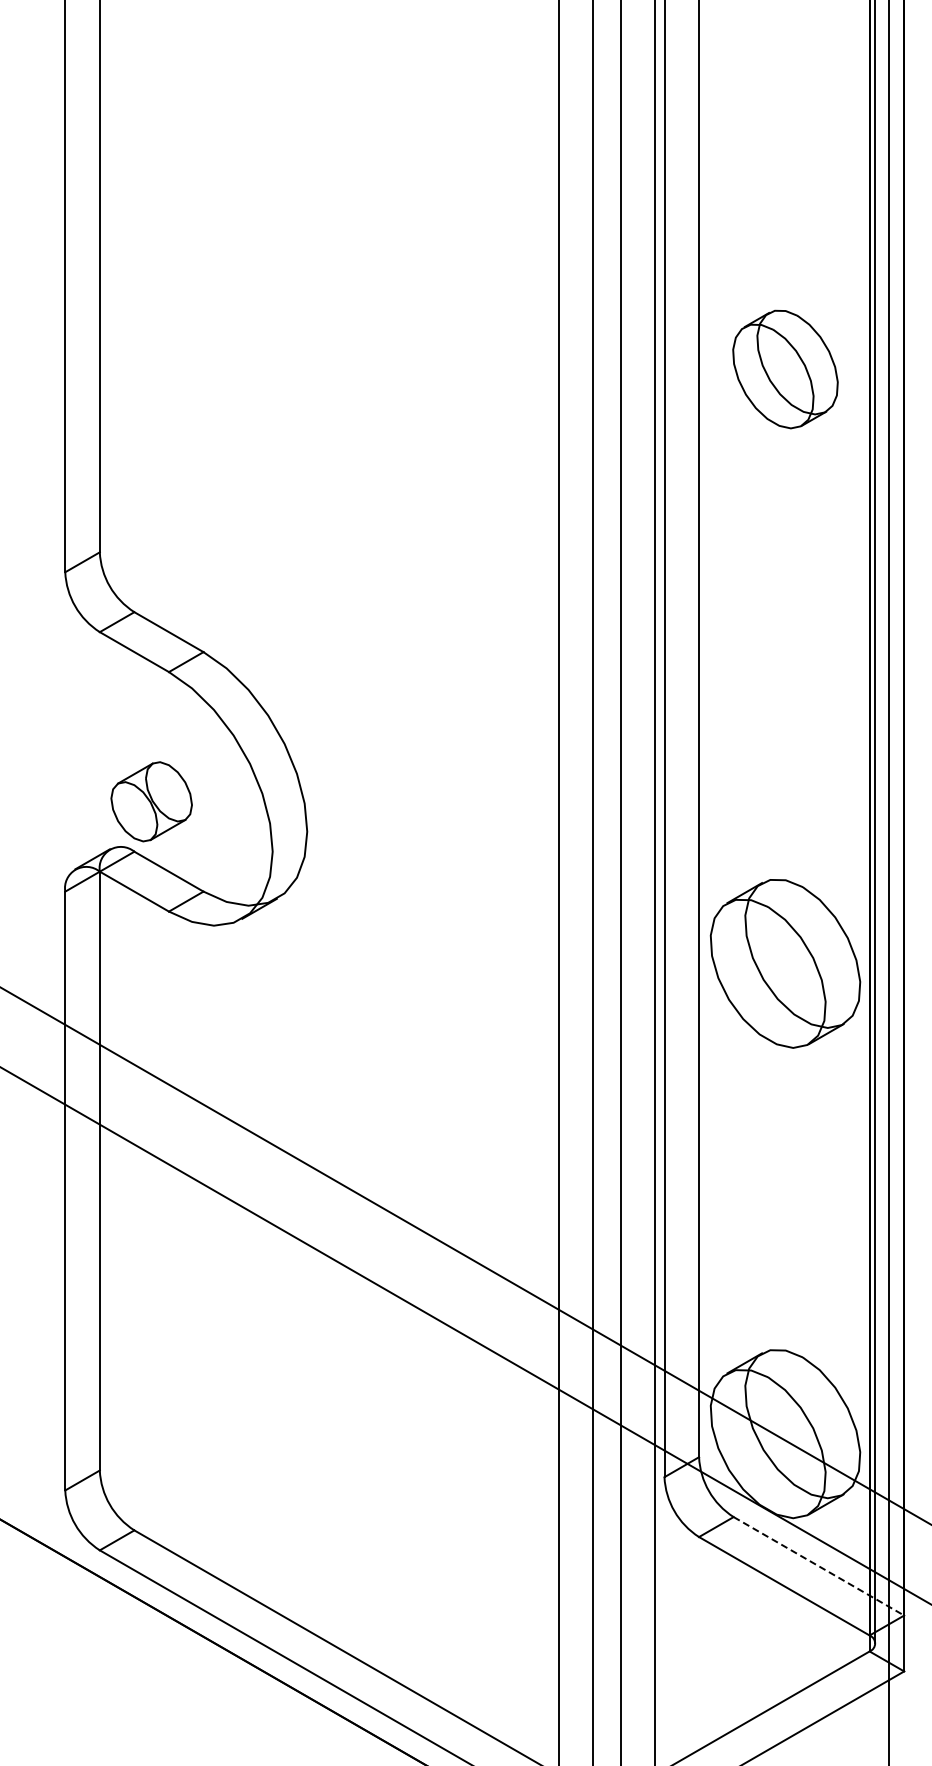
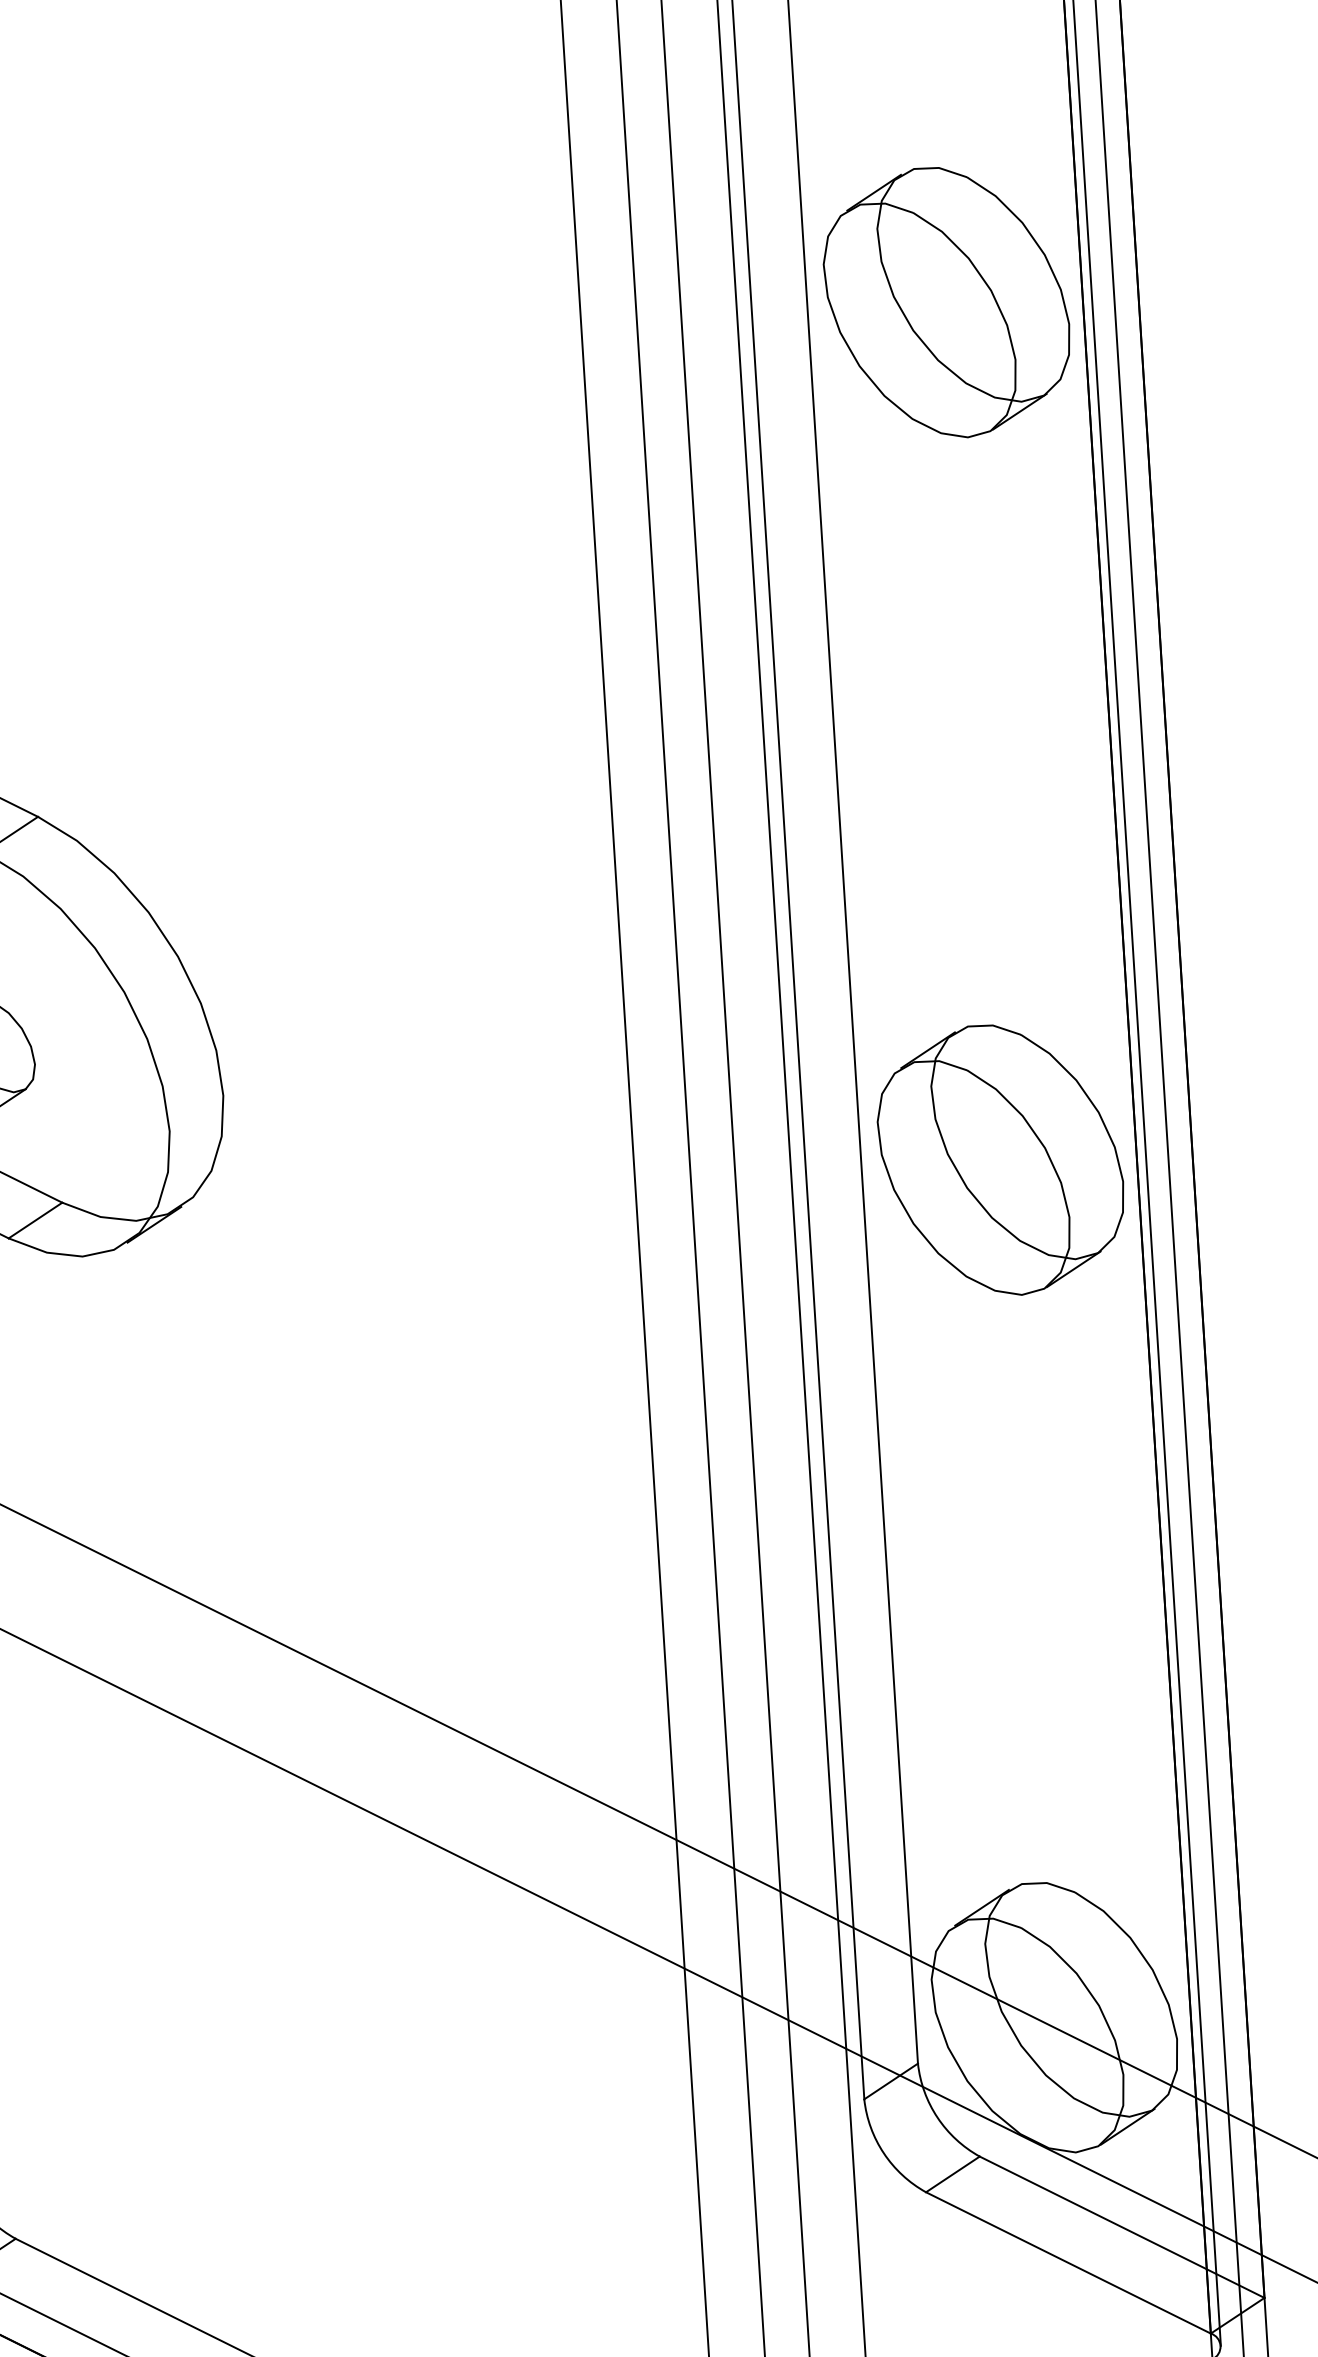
part: (785, 369) -> (946, 302), size x1.43
part: (785, 963) -> (1000, 1159), moved
line: (819, 1566) -> (1123, 2227), dashed -> solid

